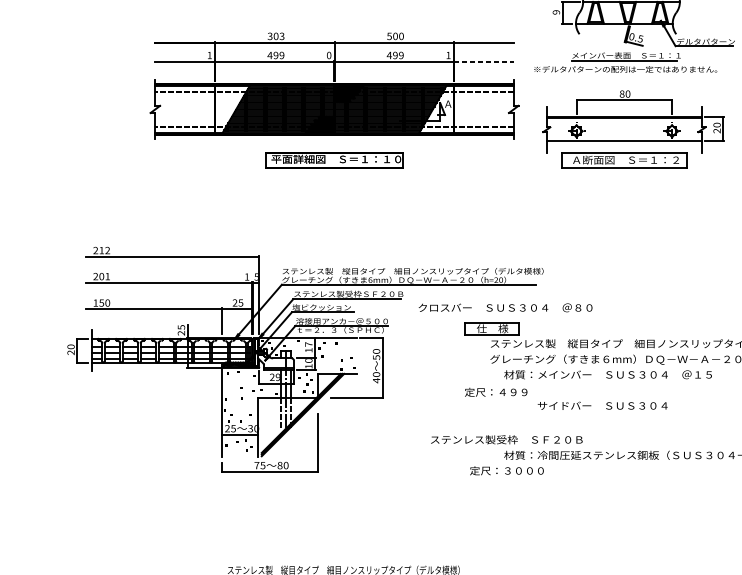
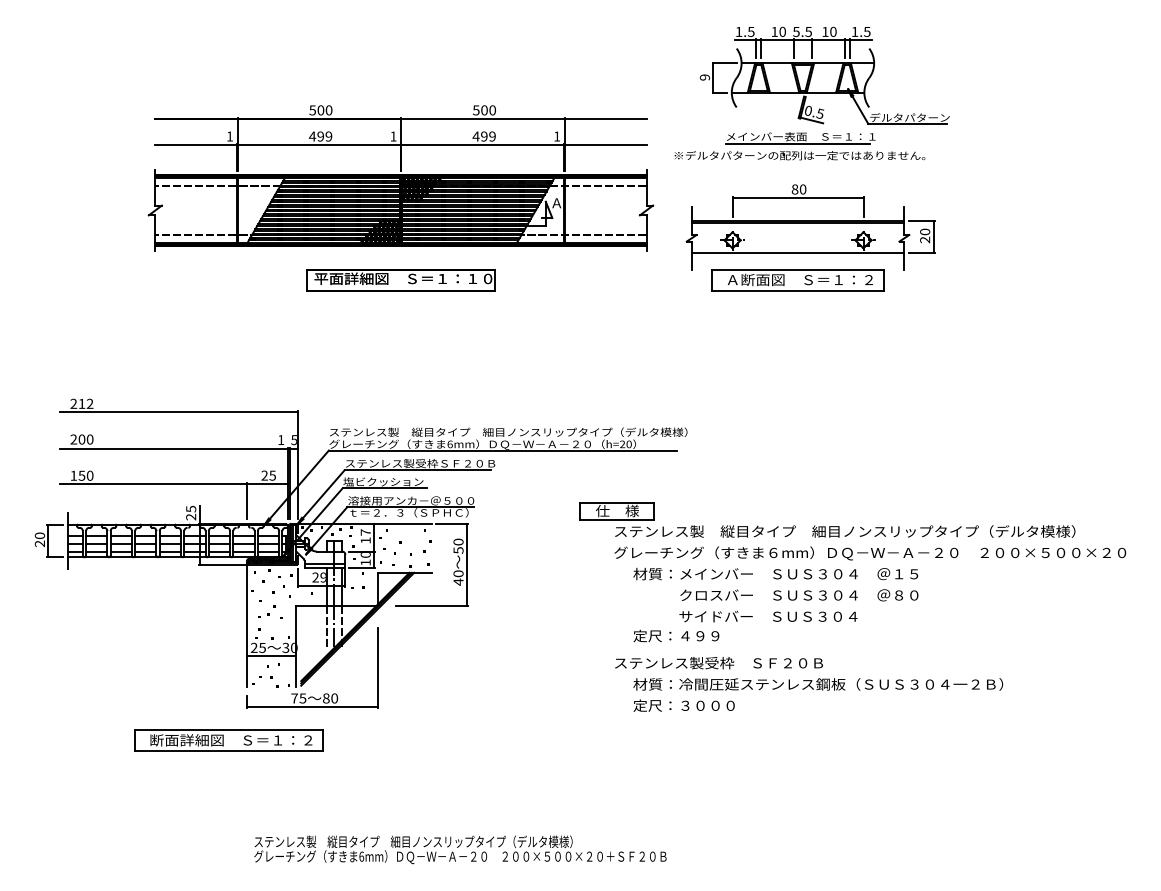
text: (275, 36) -> (320, 110), 303 -> 500
text: (329, 55) -> (393, 136), 0 -> 1
line: (483, 62) -> (605, 145), dashed -> solid
text: (107, 276) -> (89, 439), 201 -> 200
text: (505, 307) -> (799, 595), moved
text: (496, 391) -> (676, 635), moved
text: (506, 440) -> (718, 663), moved
text: (506, 470) -> (683, 705), moved
part: (208, 496) -> (228, 740), added

